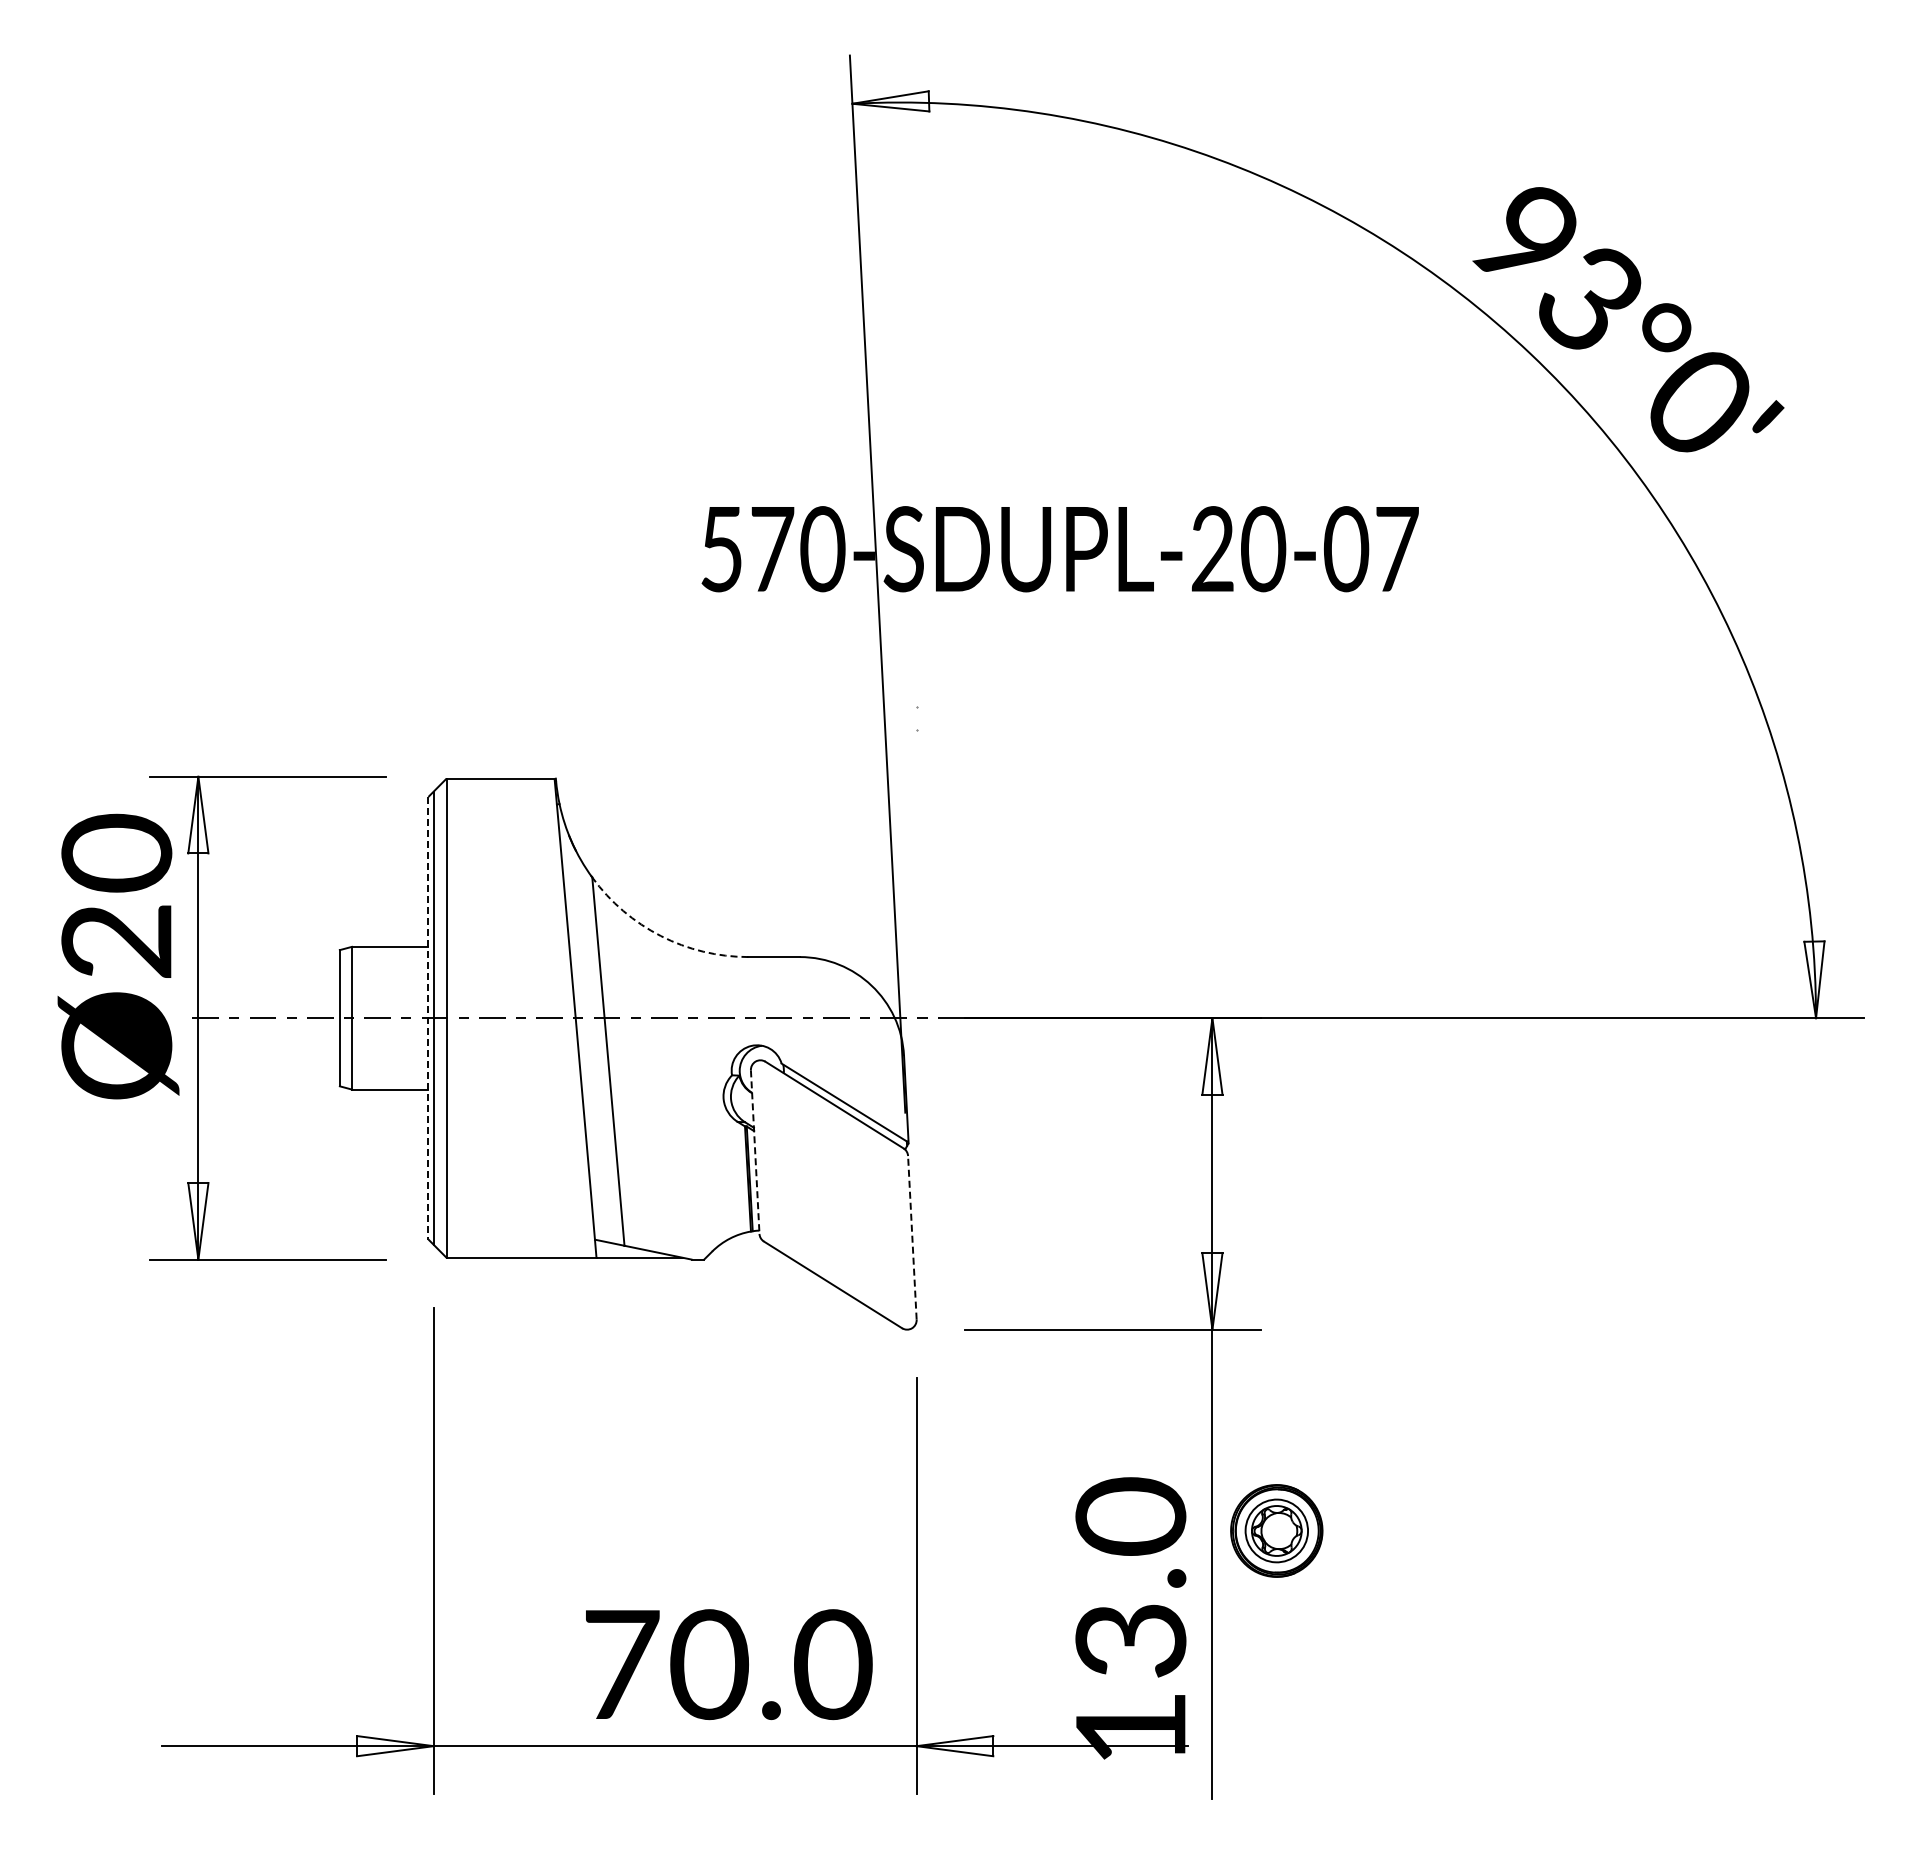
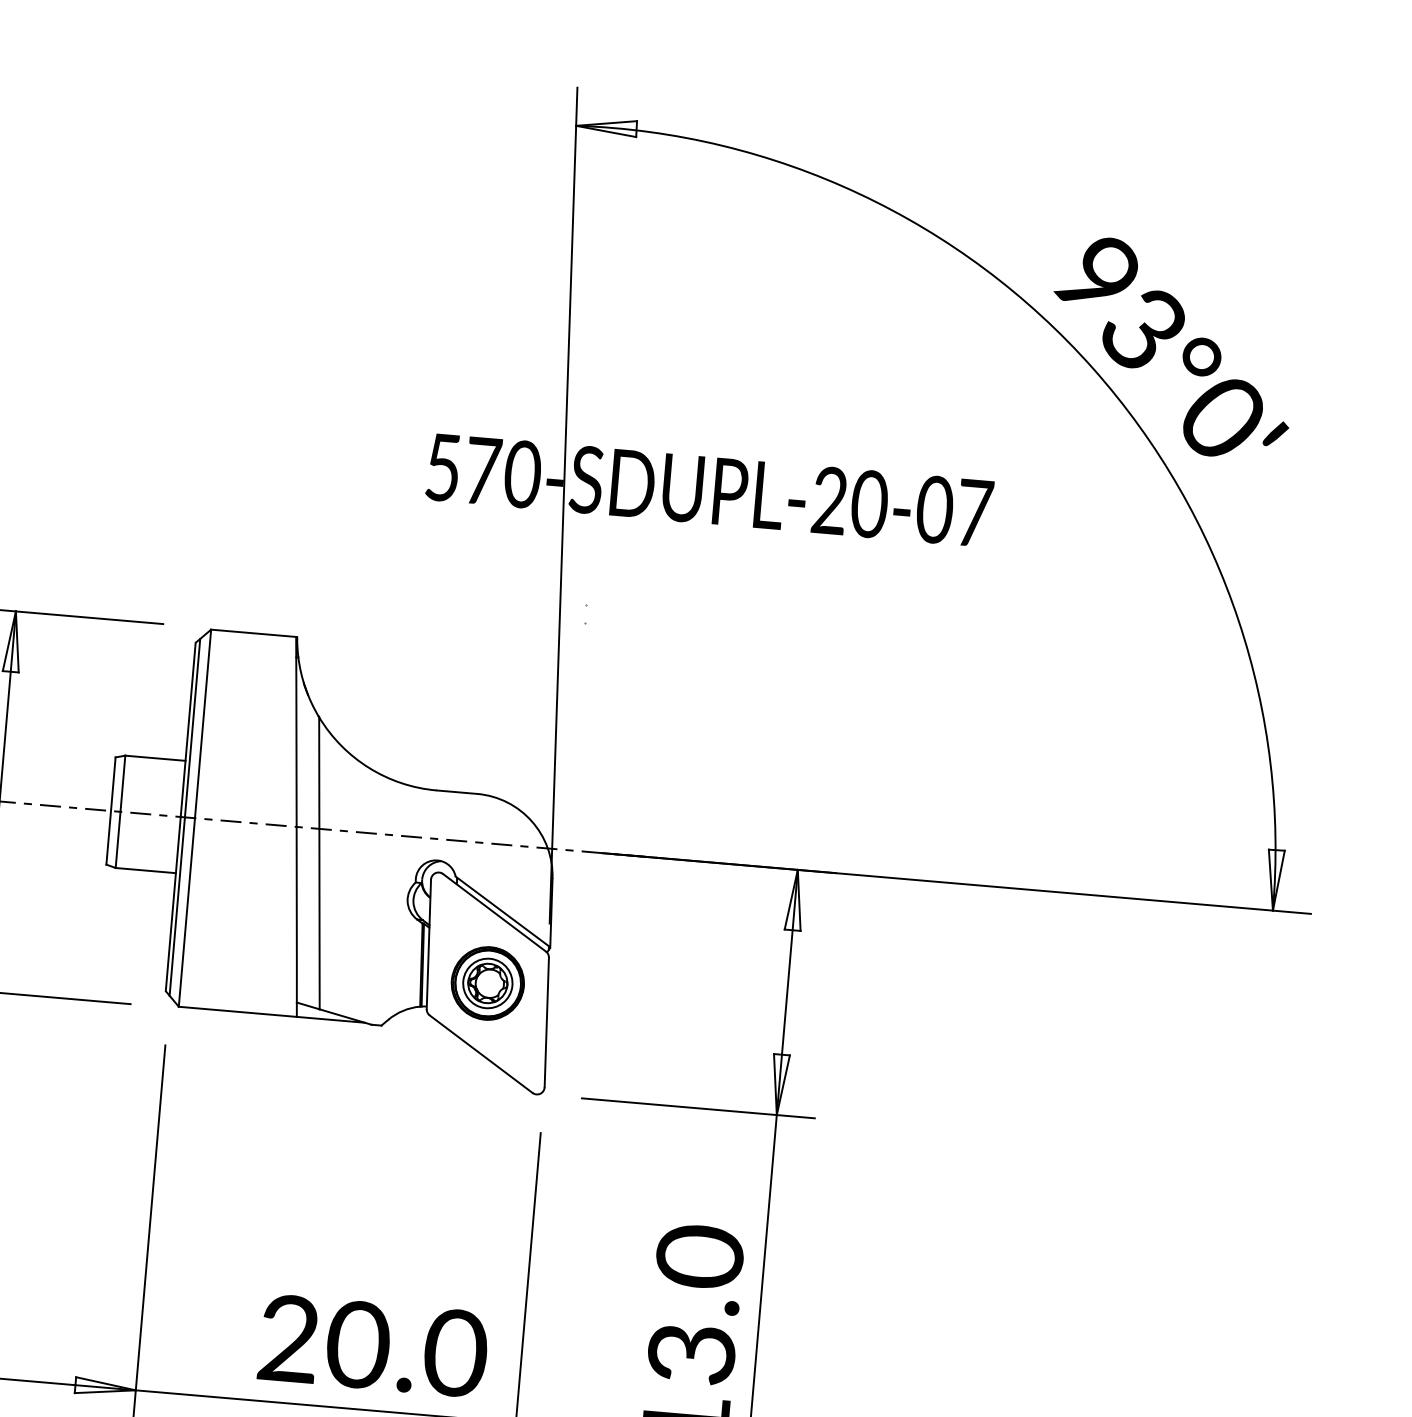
arc: (660, 936) -> (368, 768), dashed -> solid
line: (428, 1018) -> (180, 817), dashed -> solid
line: (755, 1152) -> (429, 944), dashed -> solid
line: (912, 1237) -> (546, 1022), dashed -> solid
part: (1276, 1530) -> (487, 983), moved
text: (621, 1663) -> (289, 1337), 70.0 -> 20.0

